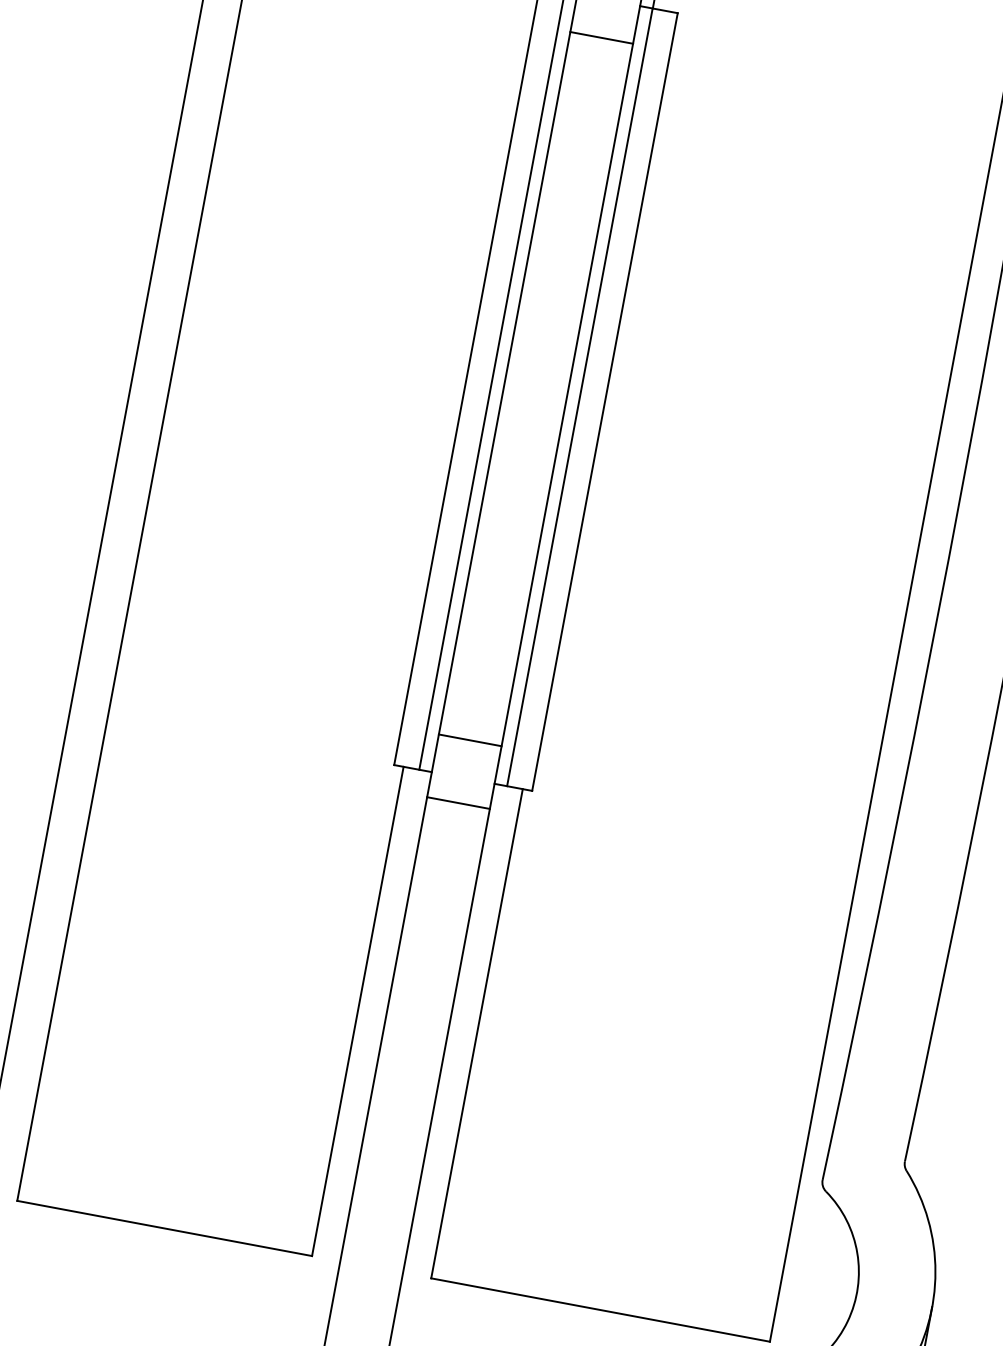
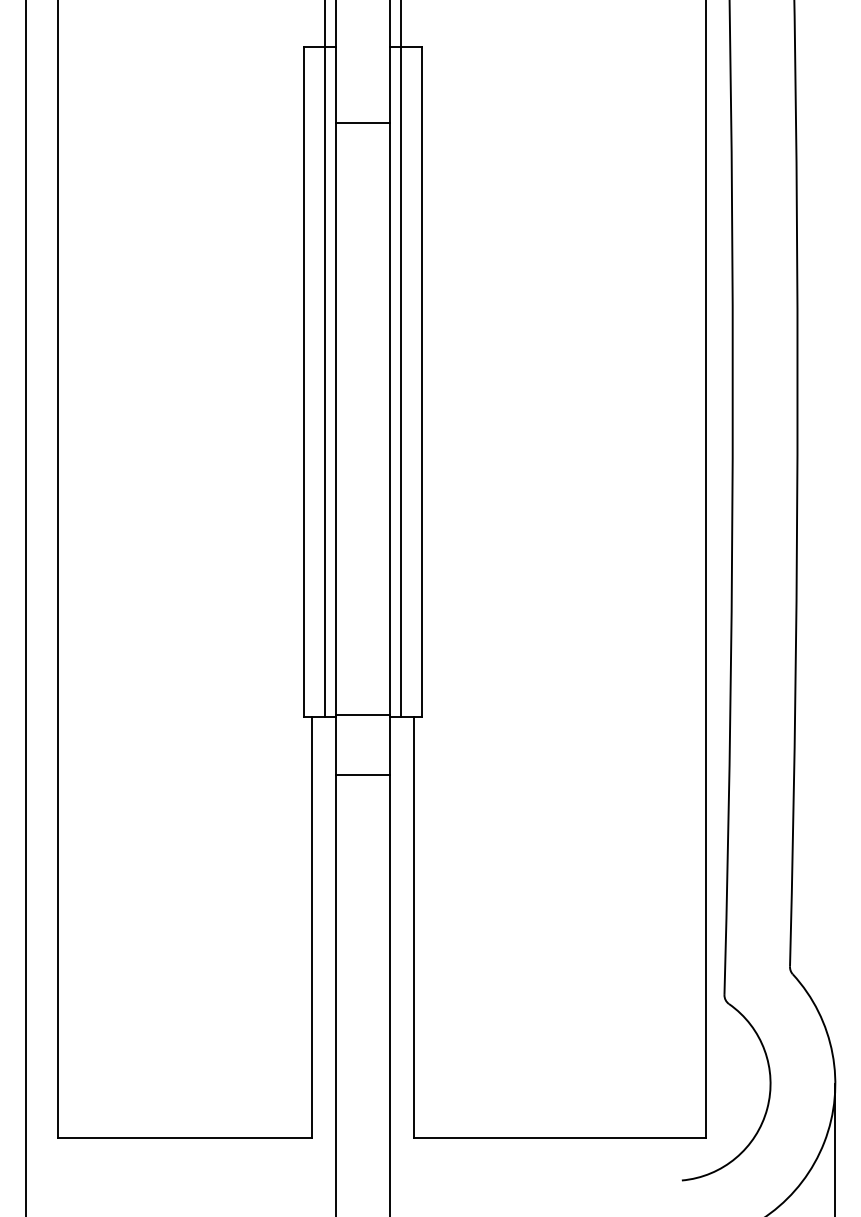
line: (602, 37) -> (363, 122), moved
line: (470, 740) -> (363, 715), moved
line: (459, 803) -> (363, 775), moved

